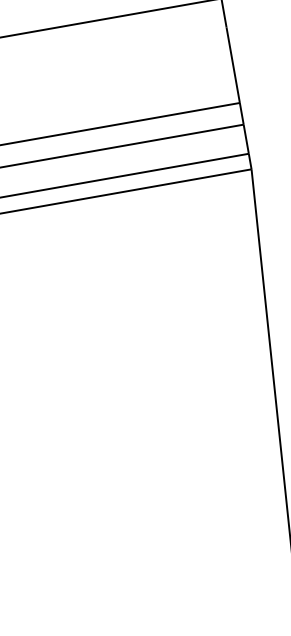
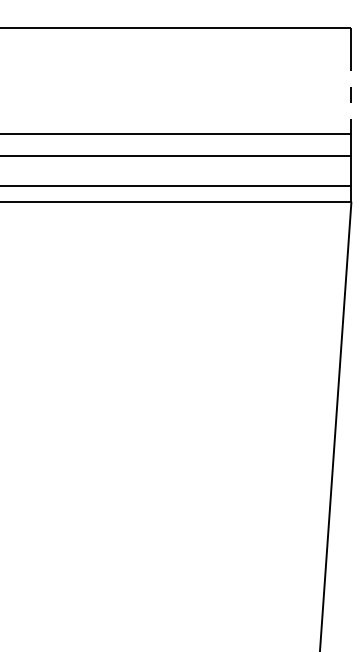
line: (233, 65) -> (351, 96), solid -> dashed

